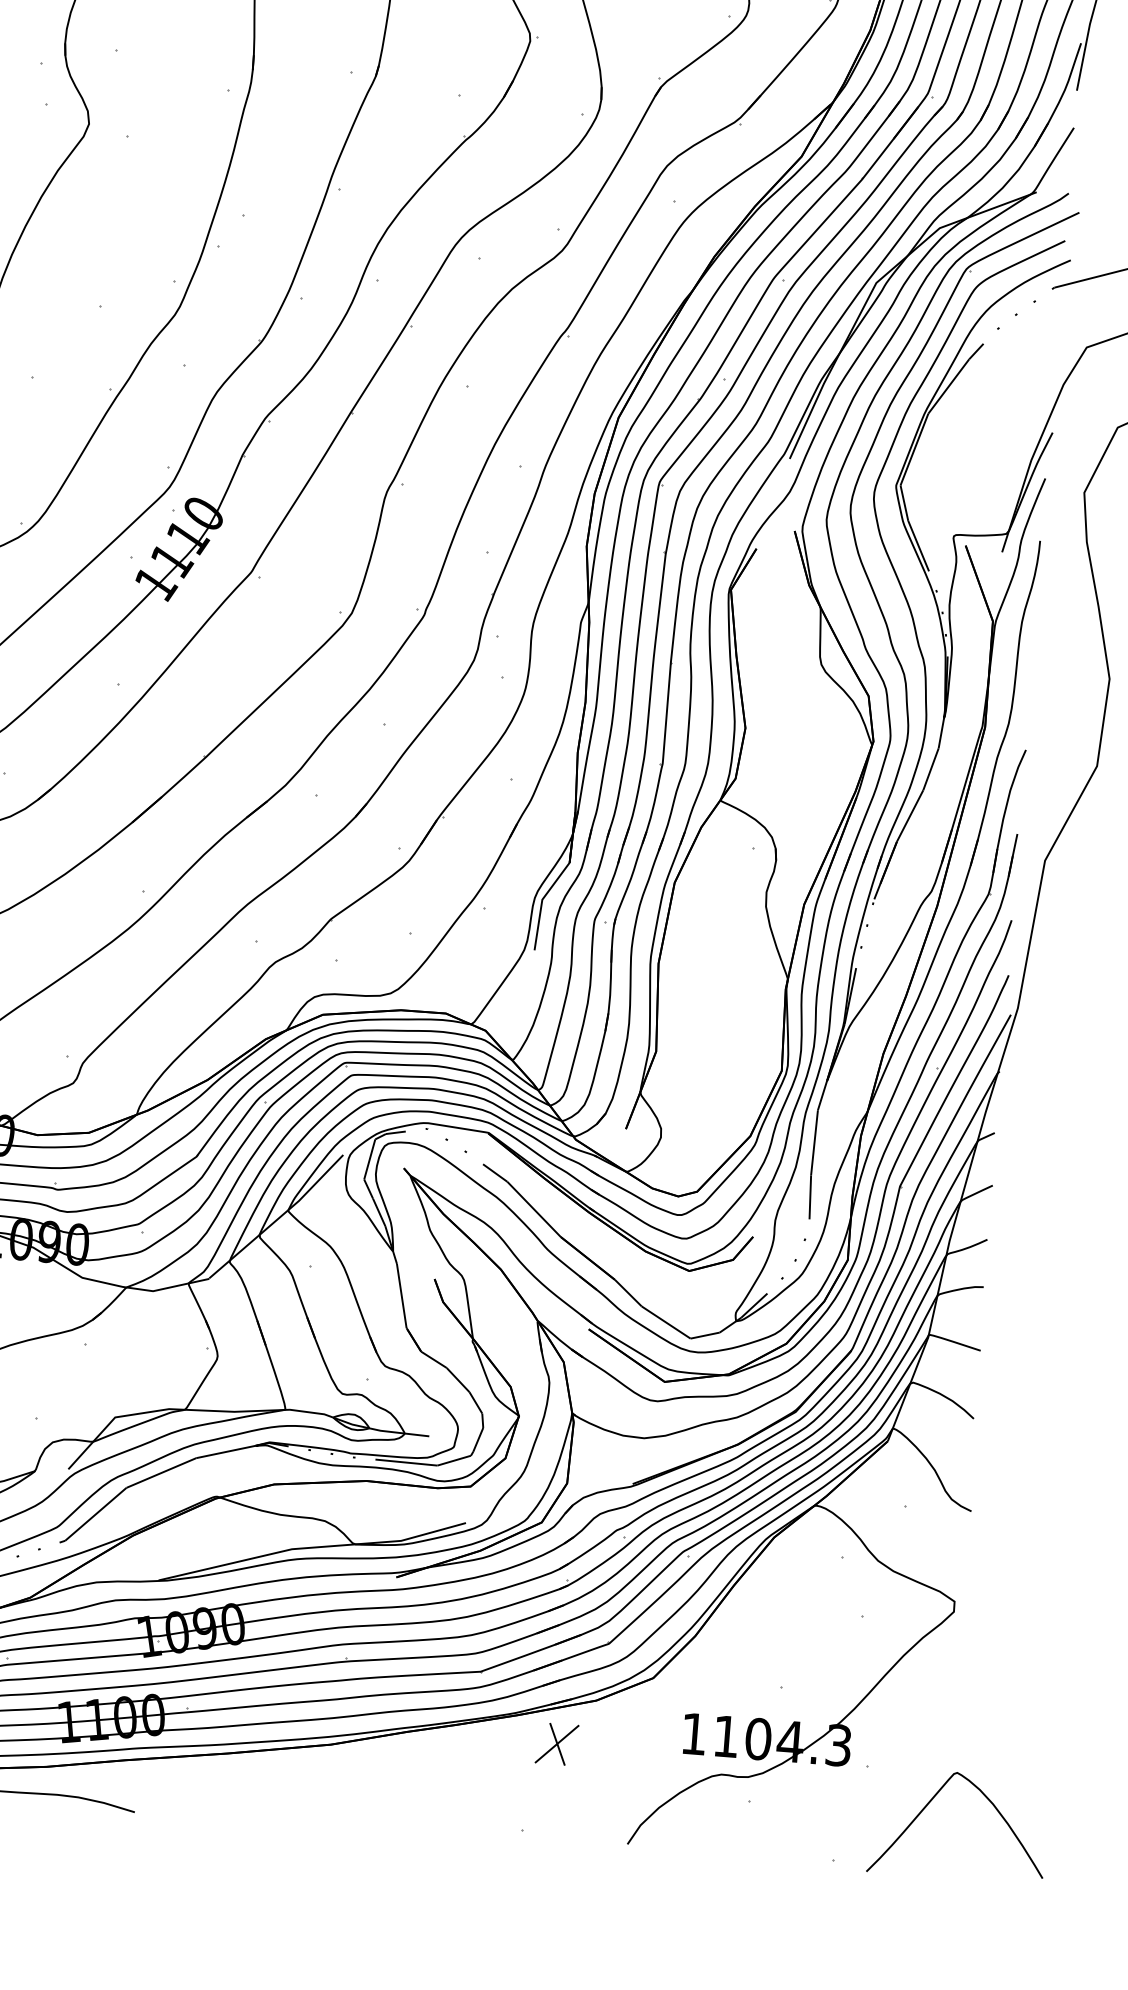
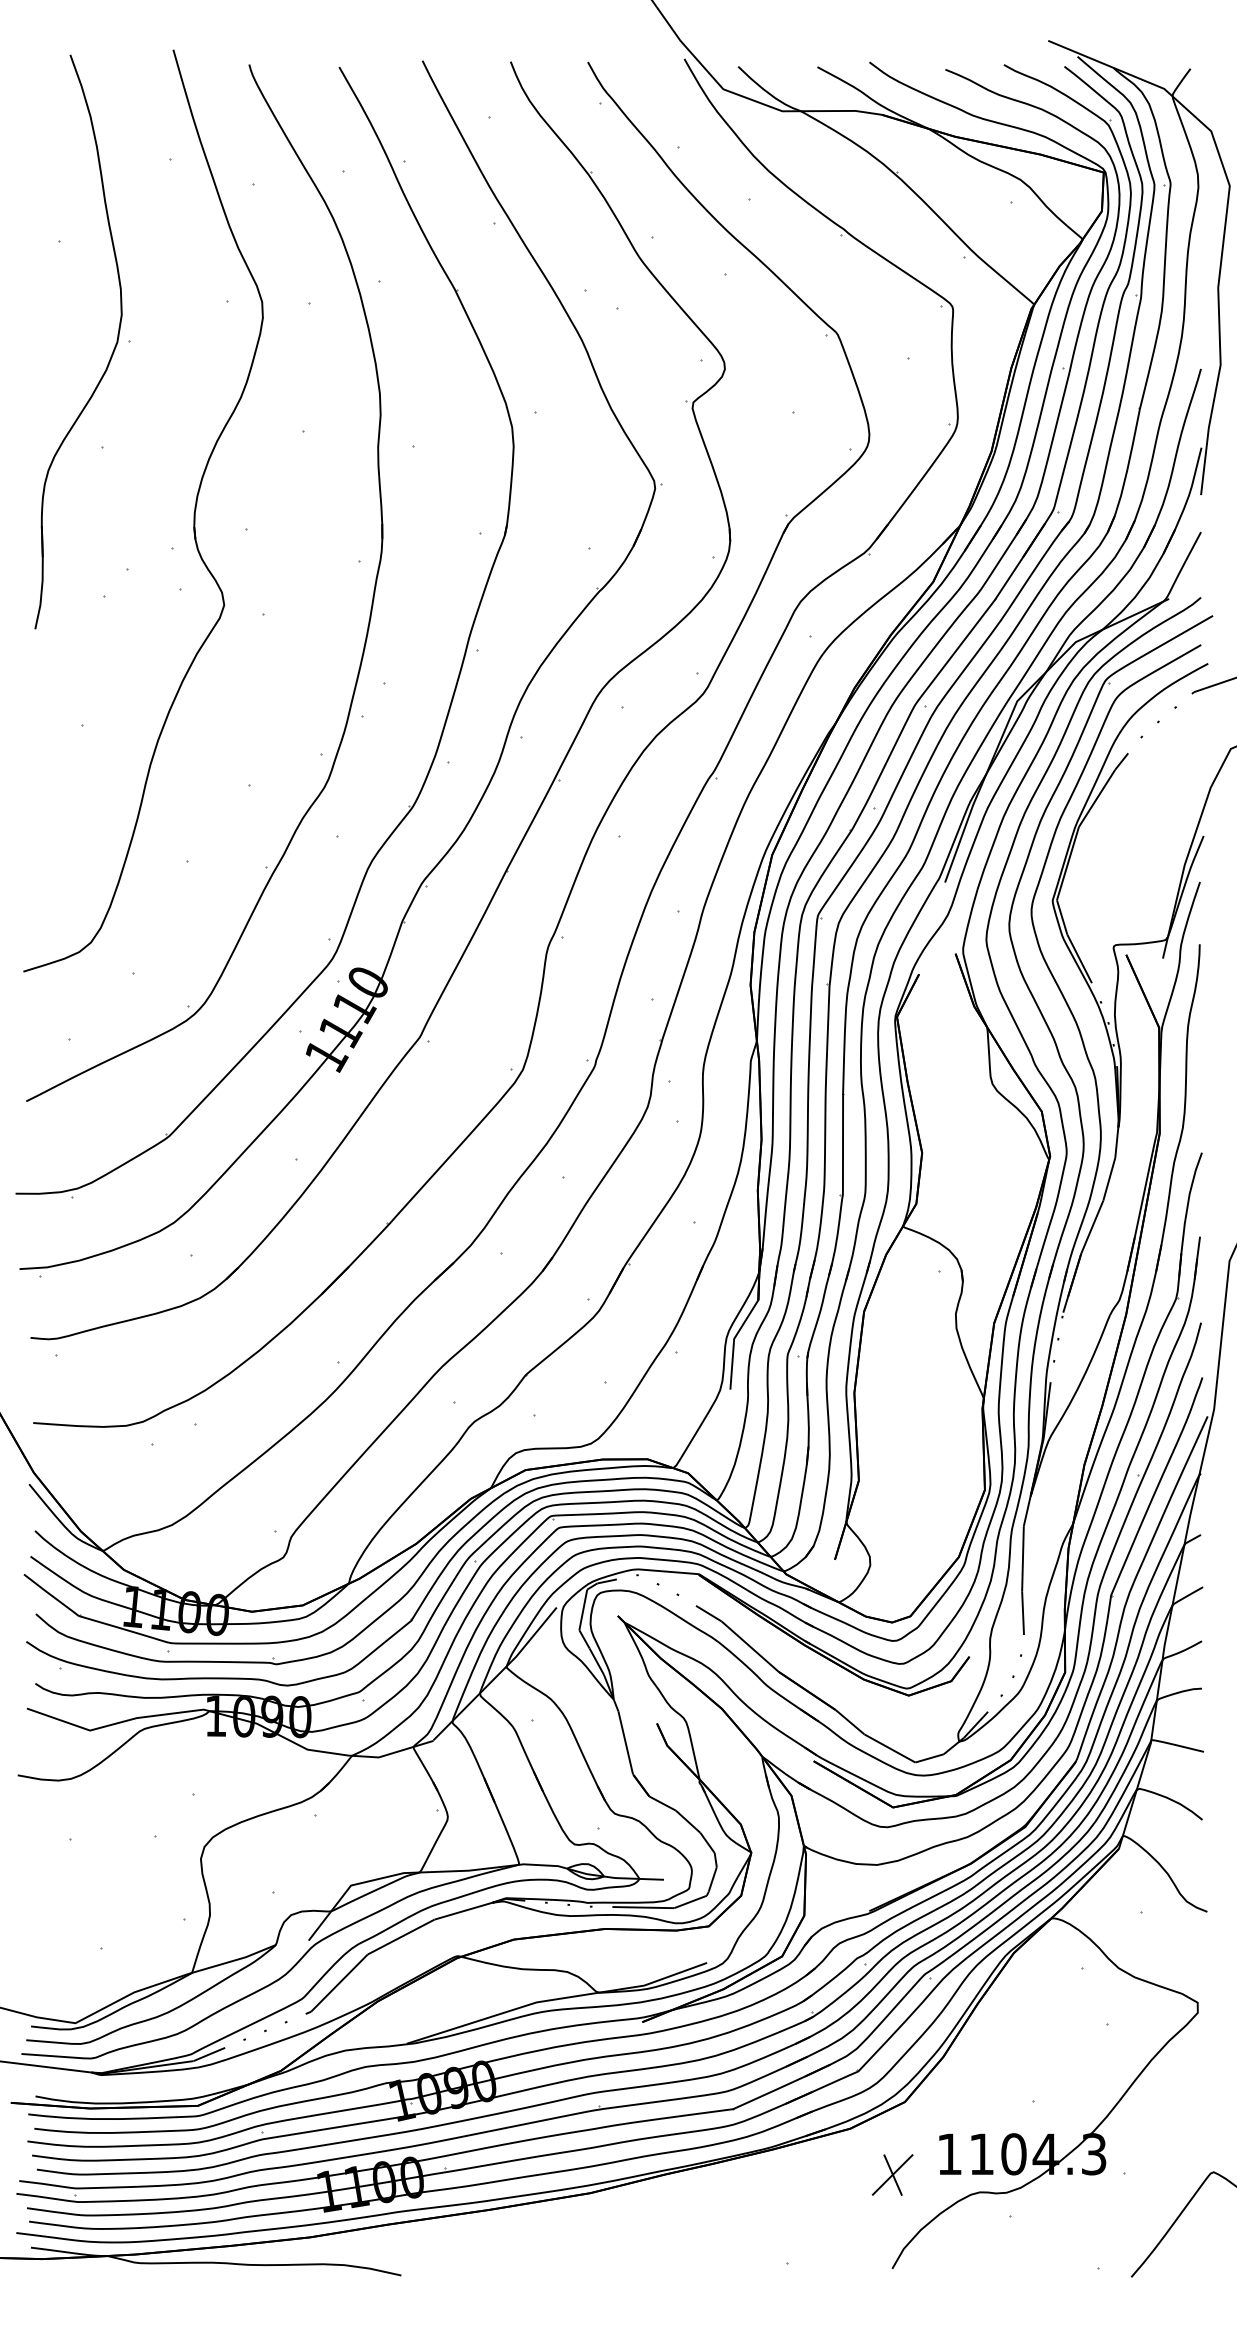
part: (556, 1743) -> (892, 2174), moved

